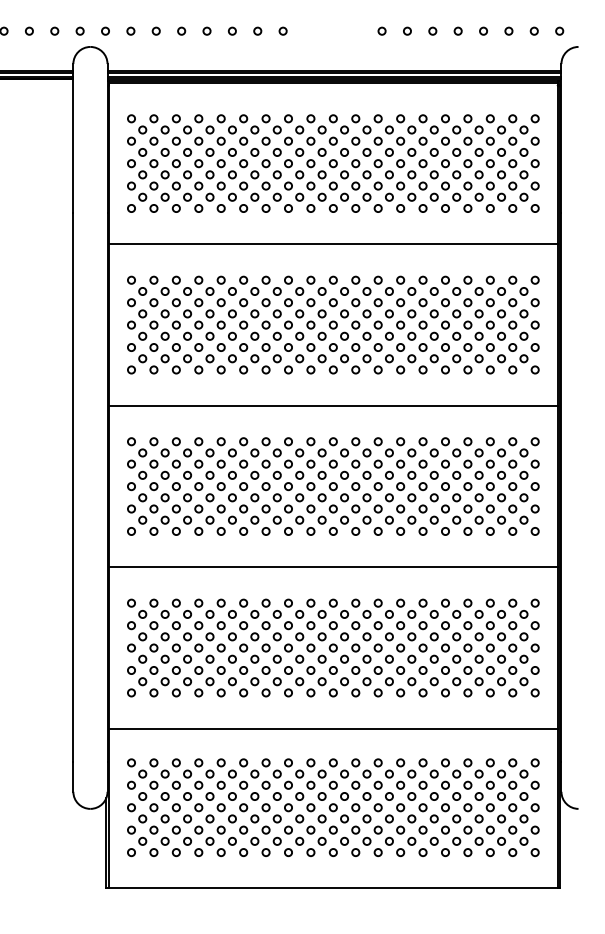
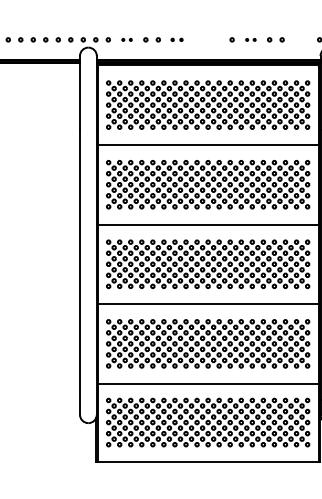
part: (167, 30) -> (126, 39), size x0.6
part: (269, 30) -> (176, 39), size x0.7
part: (419, 30) -> (250, 39), size x0.6
part: (520, 30) -> (300, 39), removed

